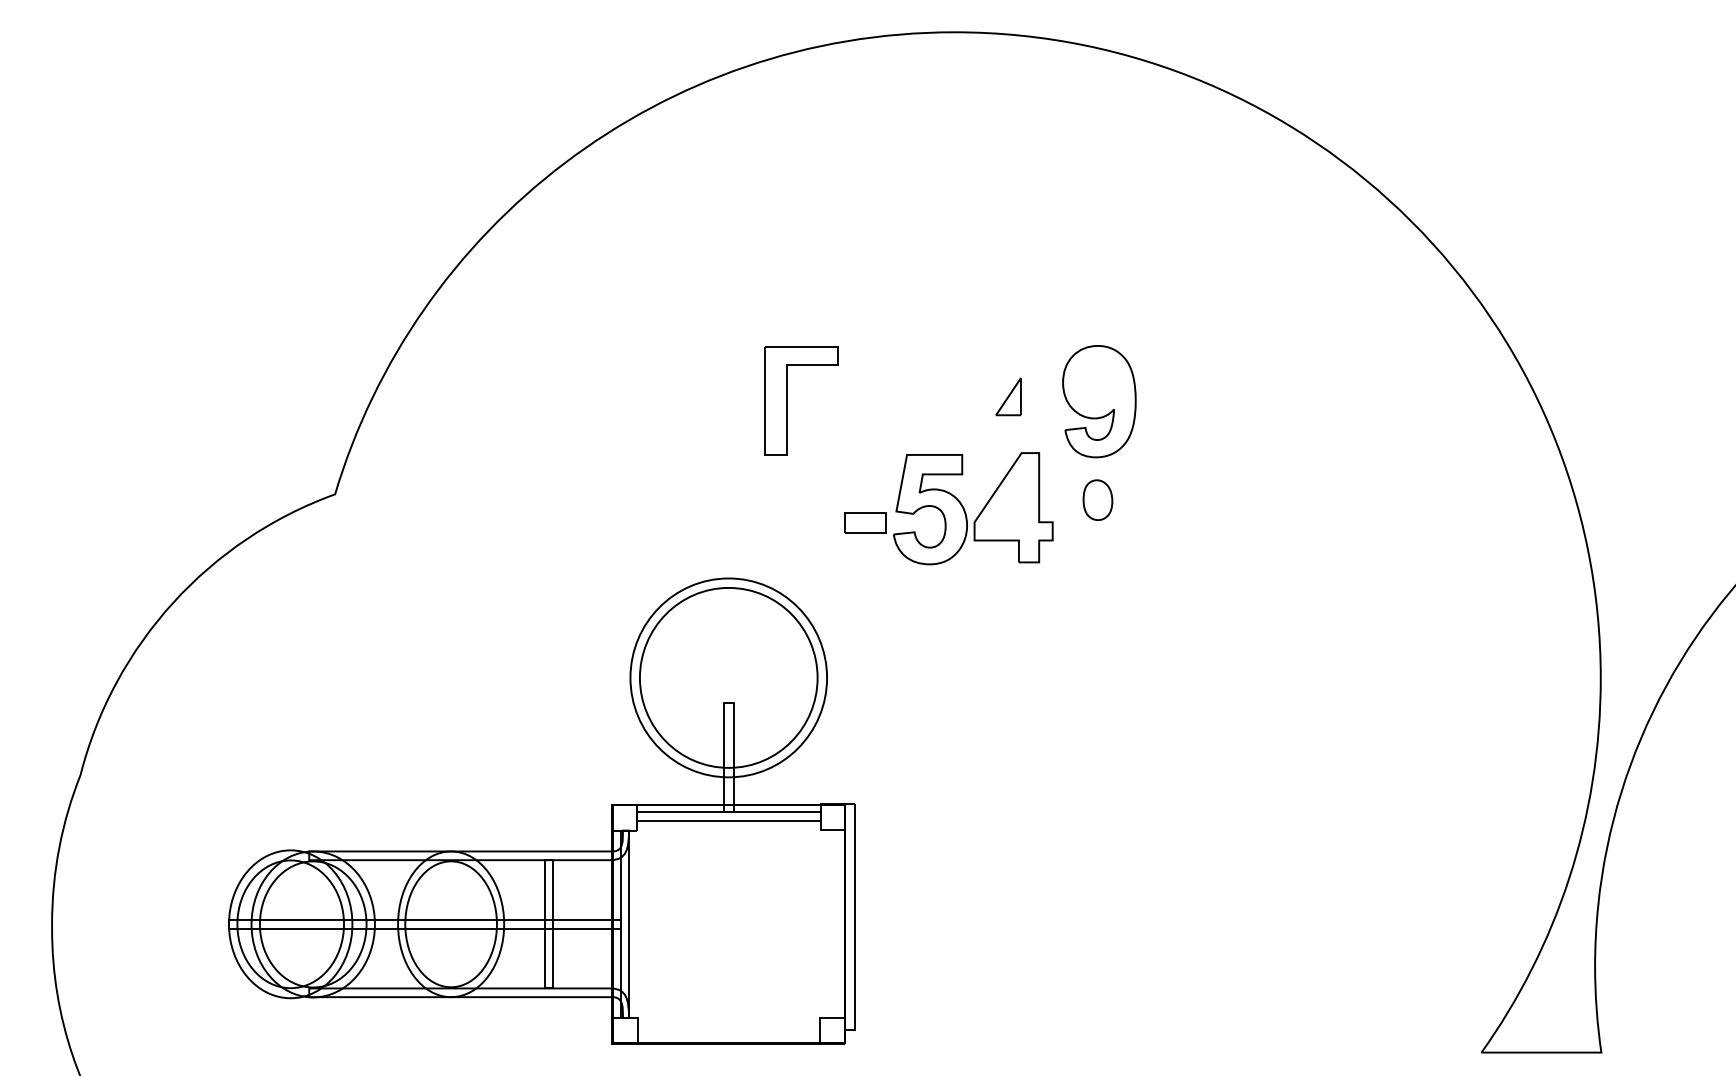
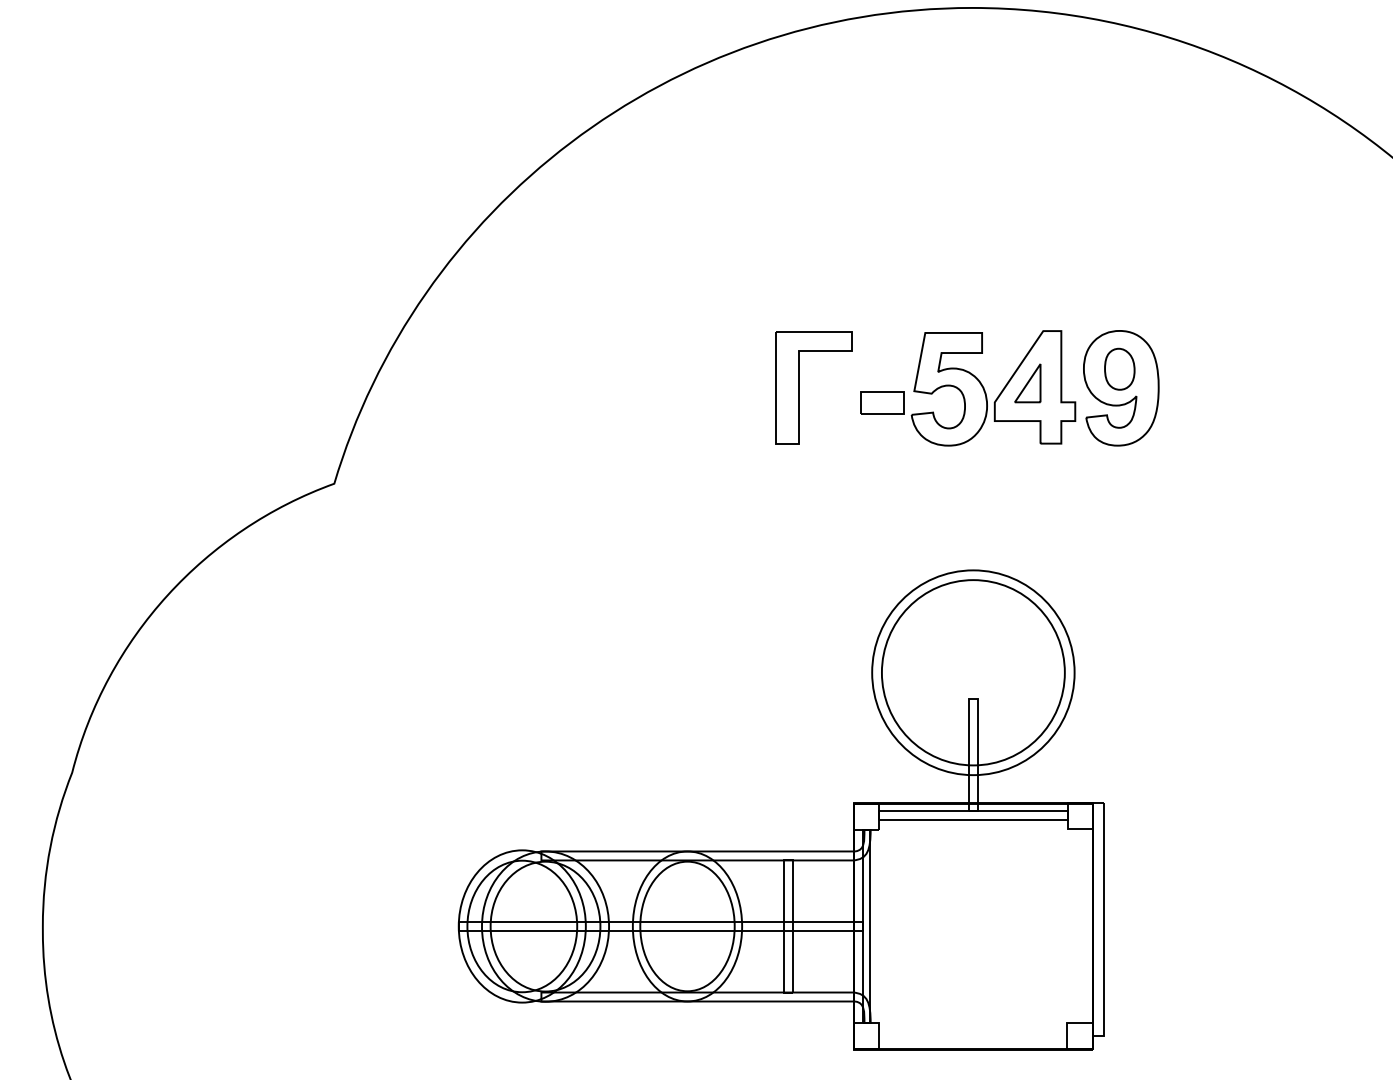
part: (1097, 499) -> (1119, 368), moved
part: (948, 508) -> (967, 388), moved
part: (541, 850) -> (780, 850), moved

